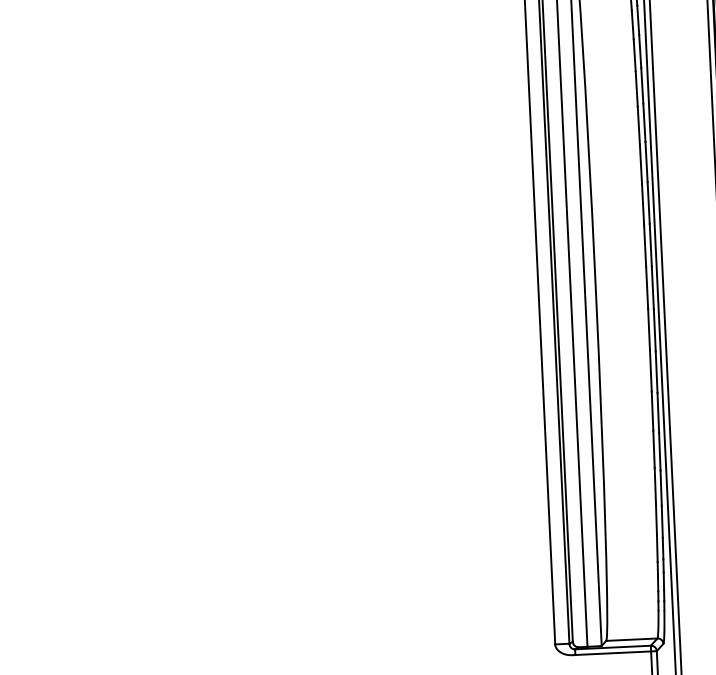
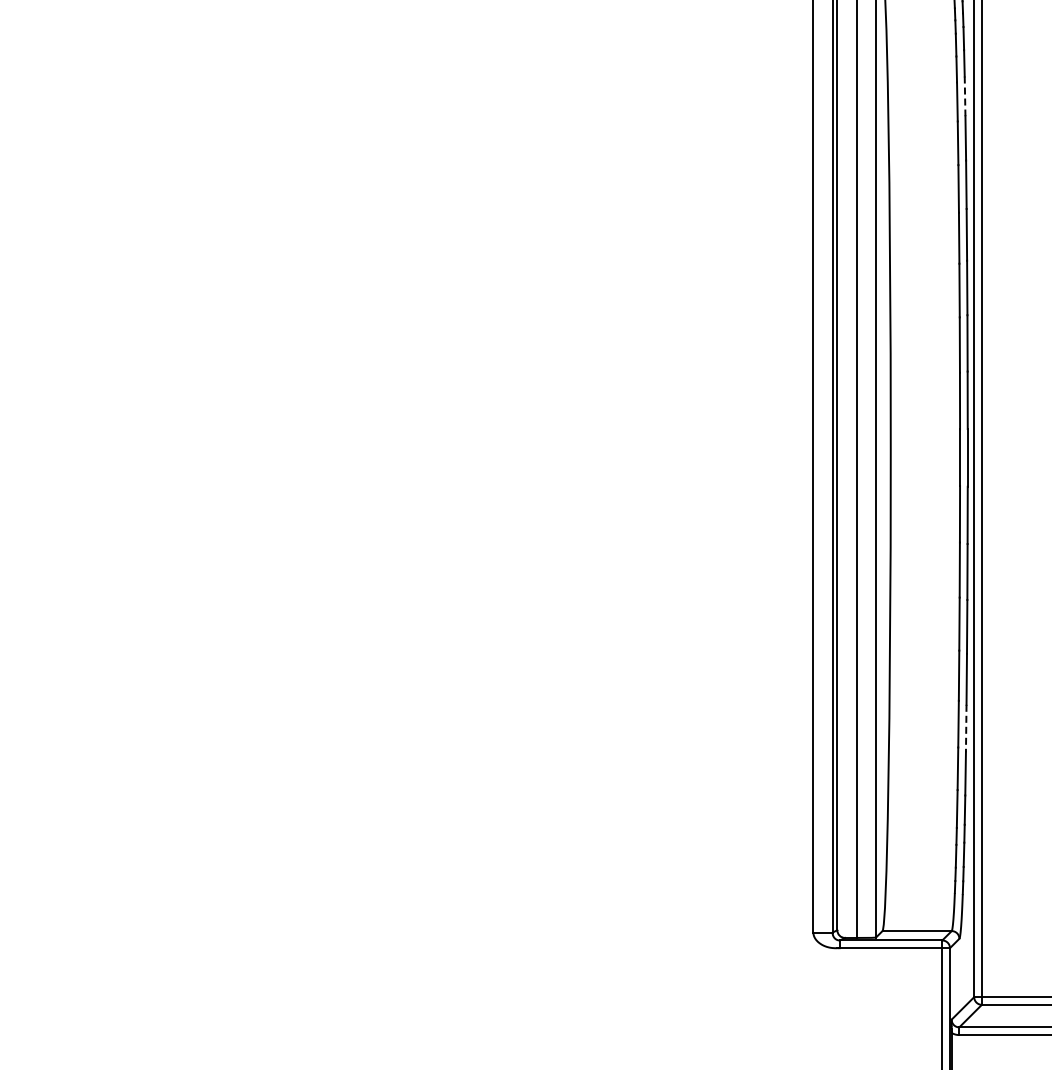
line: (638, 20) -> (965, 96), solid -> dashed
line: (661, 488) -> (966, 728), solid -> dashed

